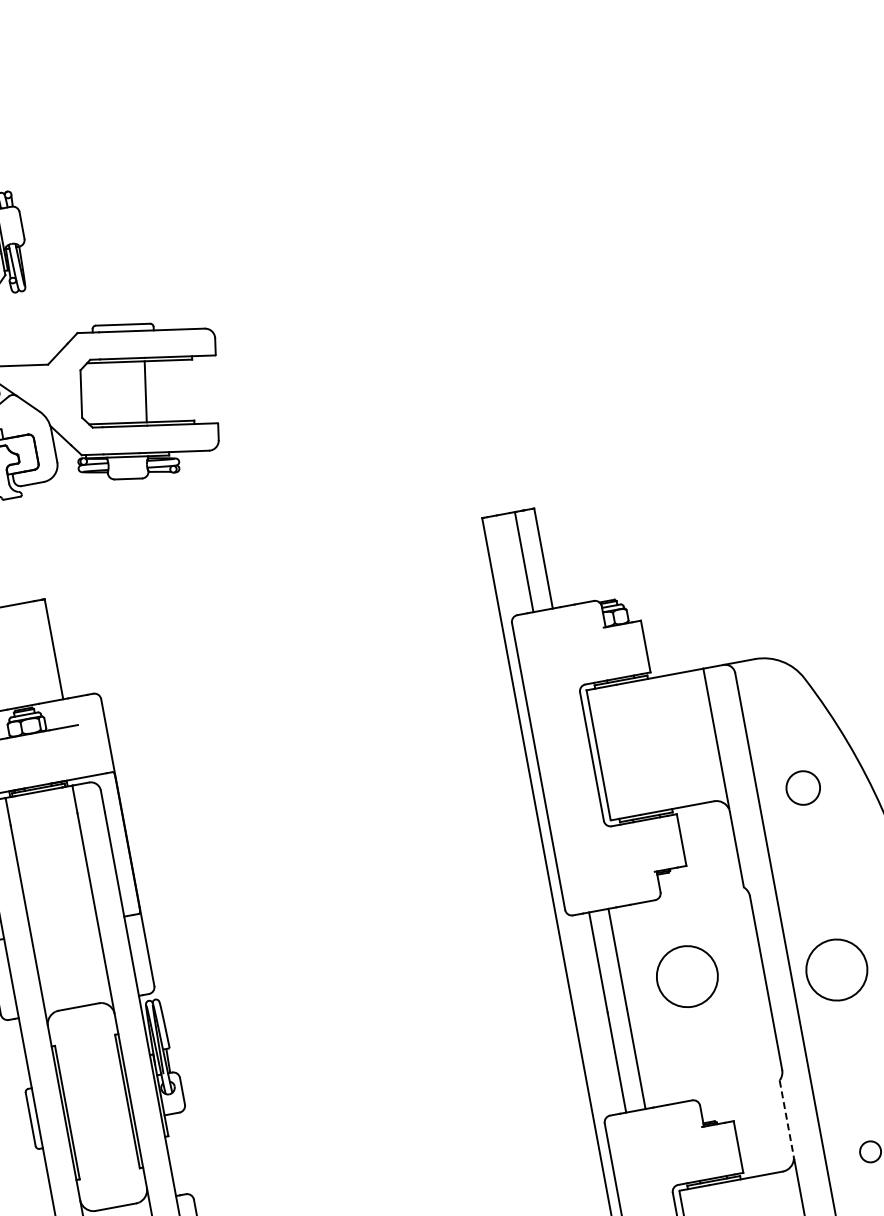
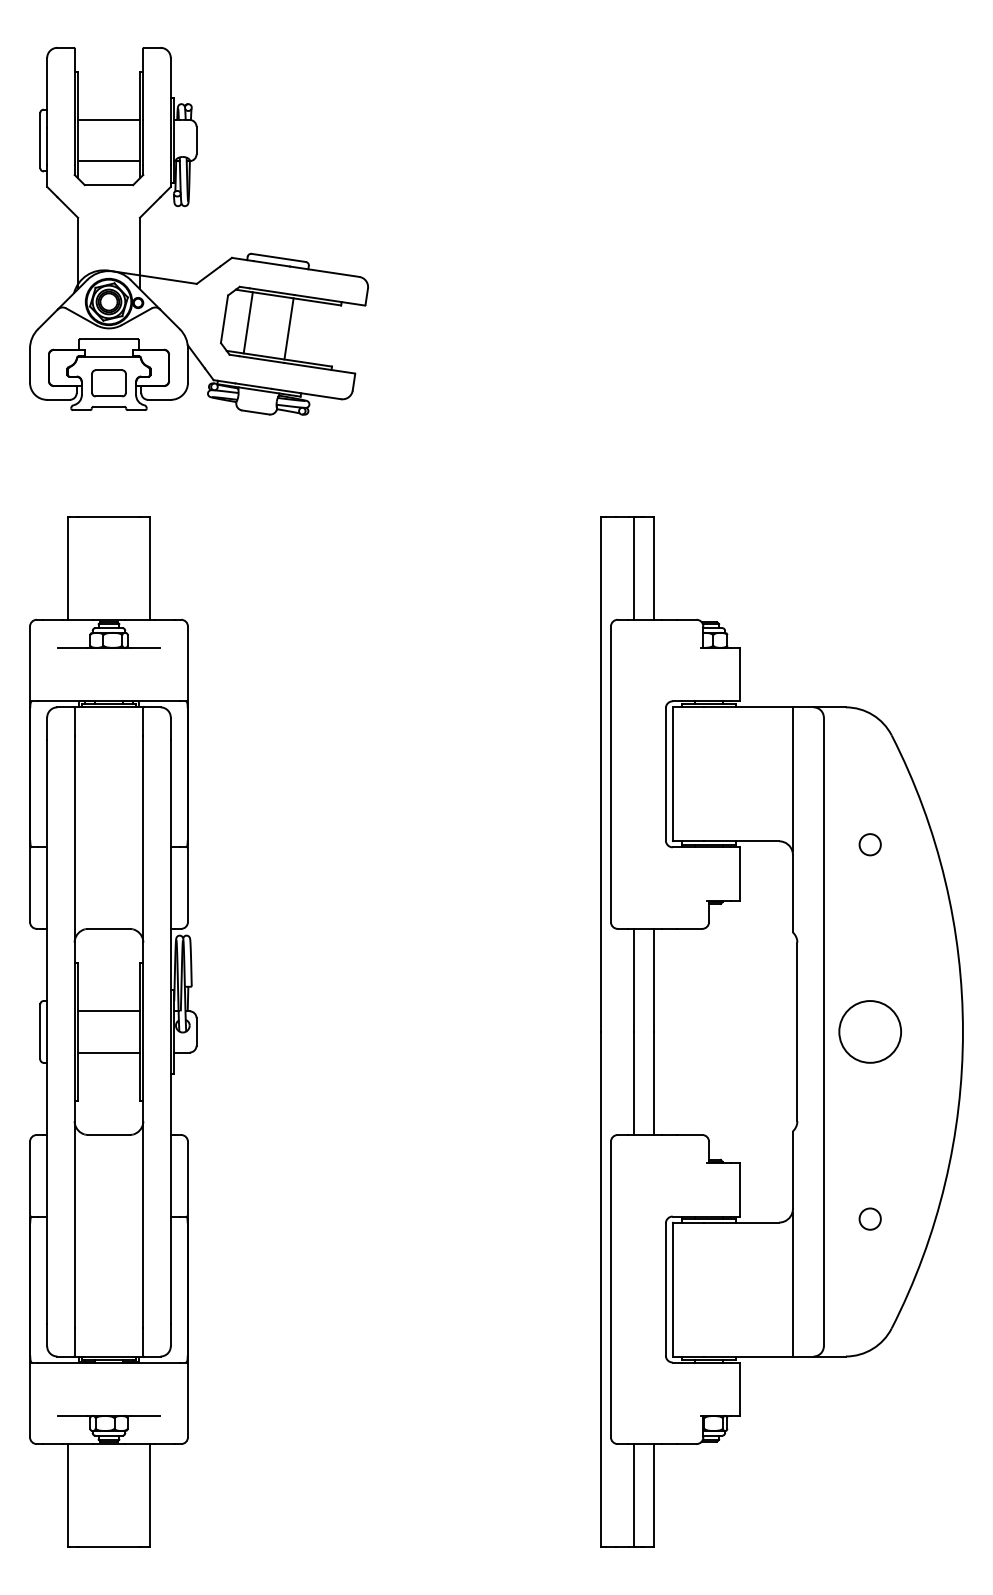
line: (104, 393) -> (247, 322), added
circle: (802, 788) -> (869, 844), size x0.62
circle: (686, 976) -> (719, 1010), removed
line: (93, 1087) -> (108, 1011), added
line: (786, 1118) -> (792, 1170), dashed -> solid
line: (100, 1127) -> (108, 1052), added

